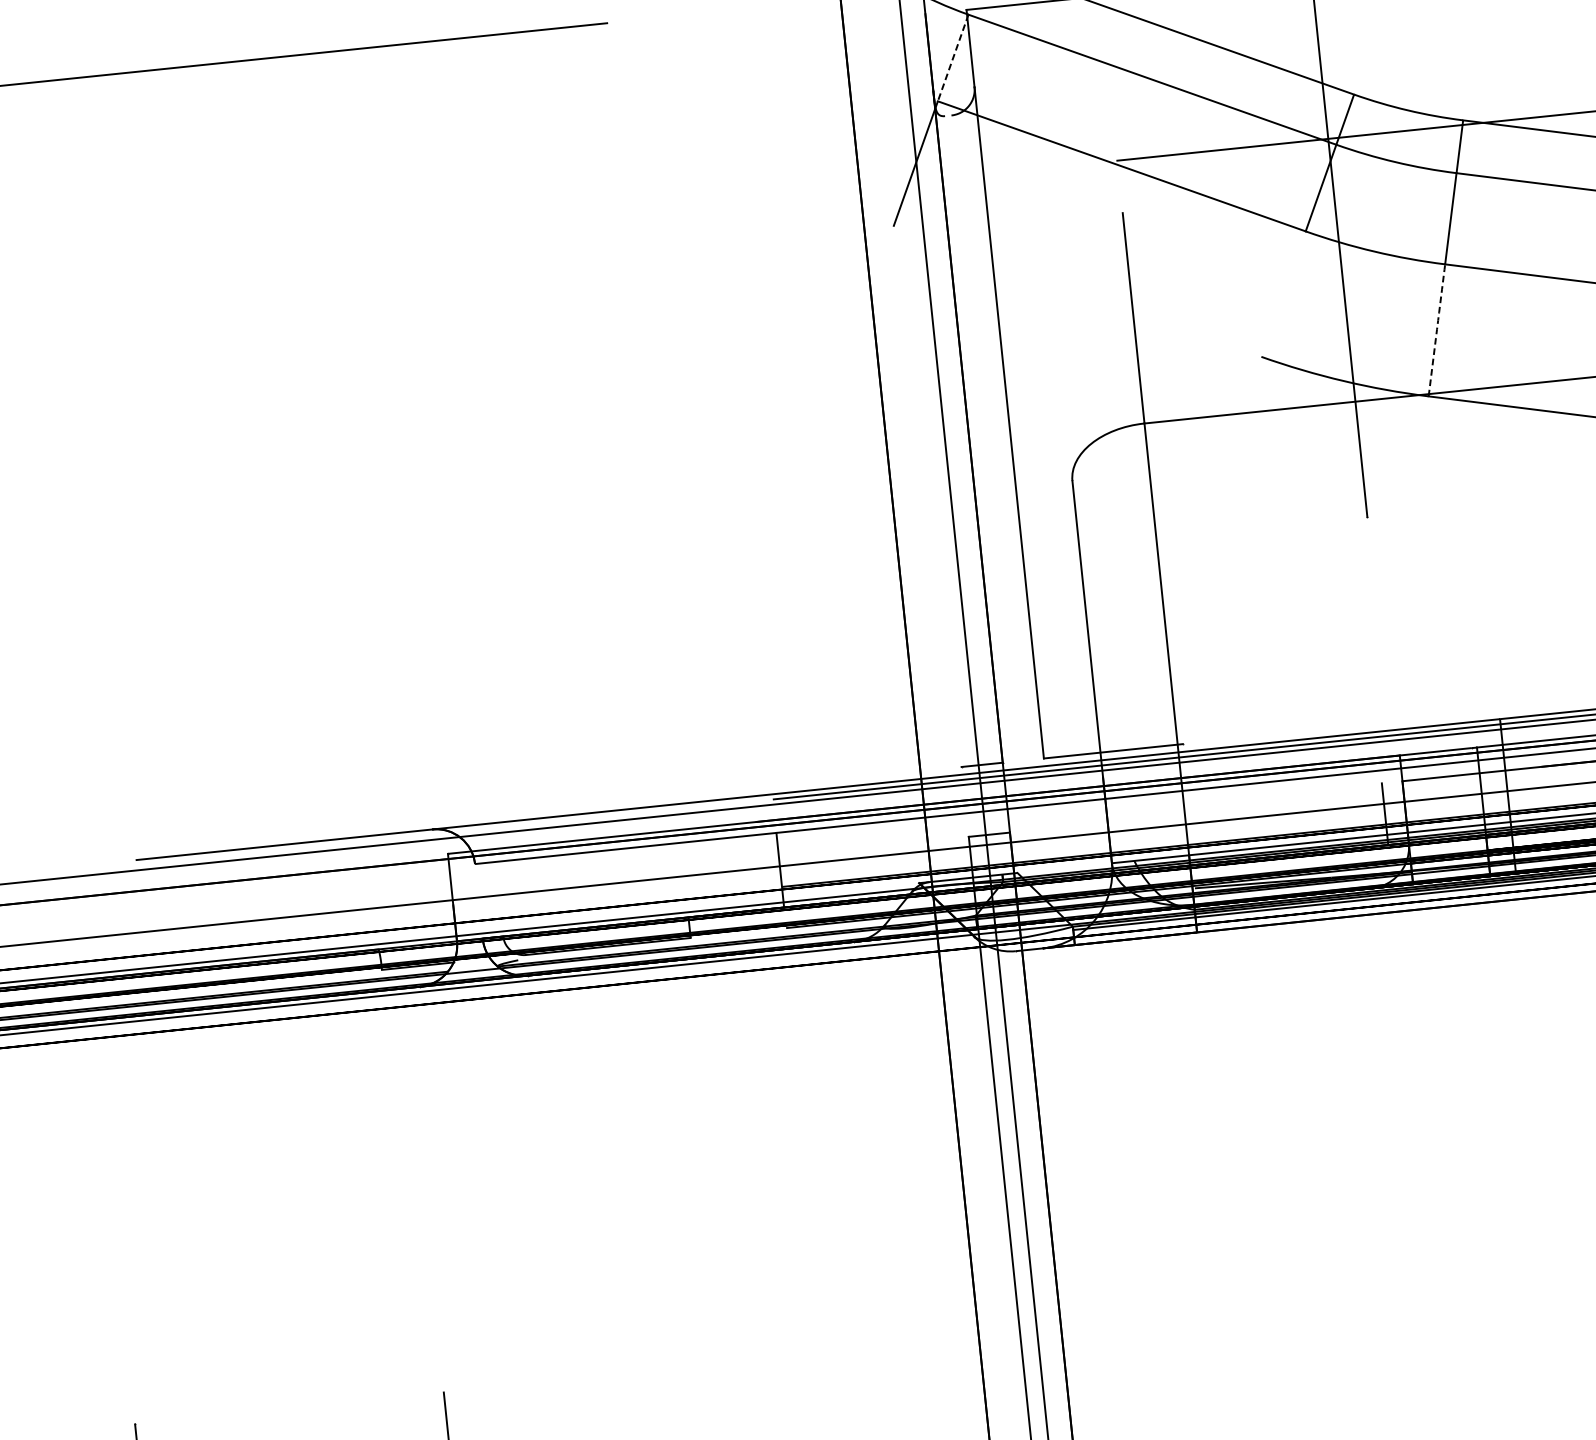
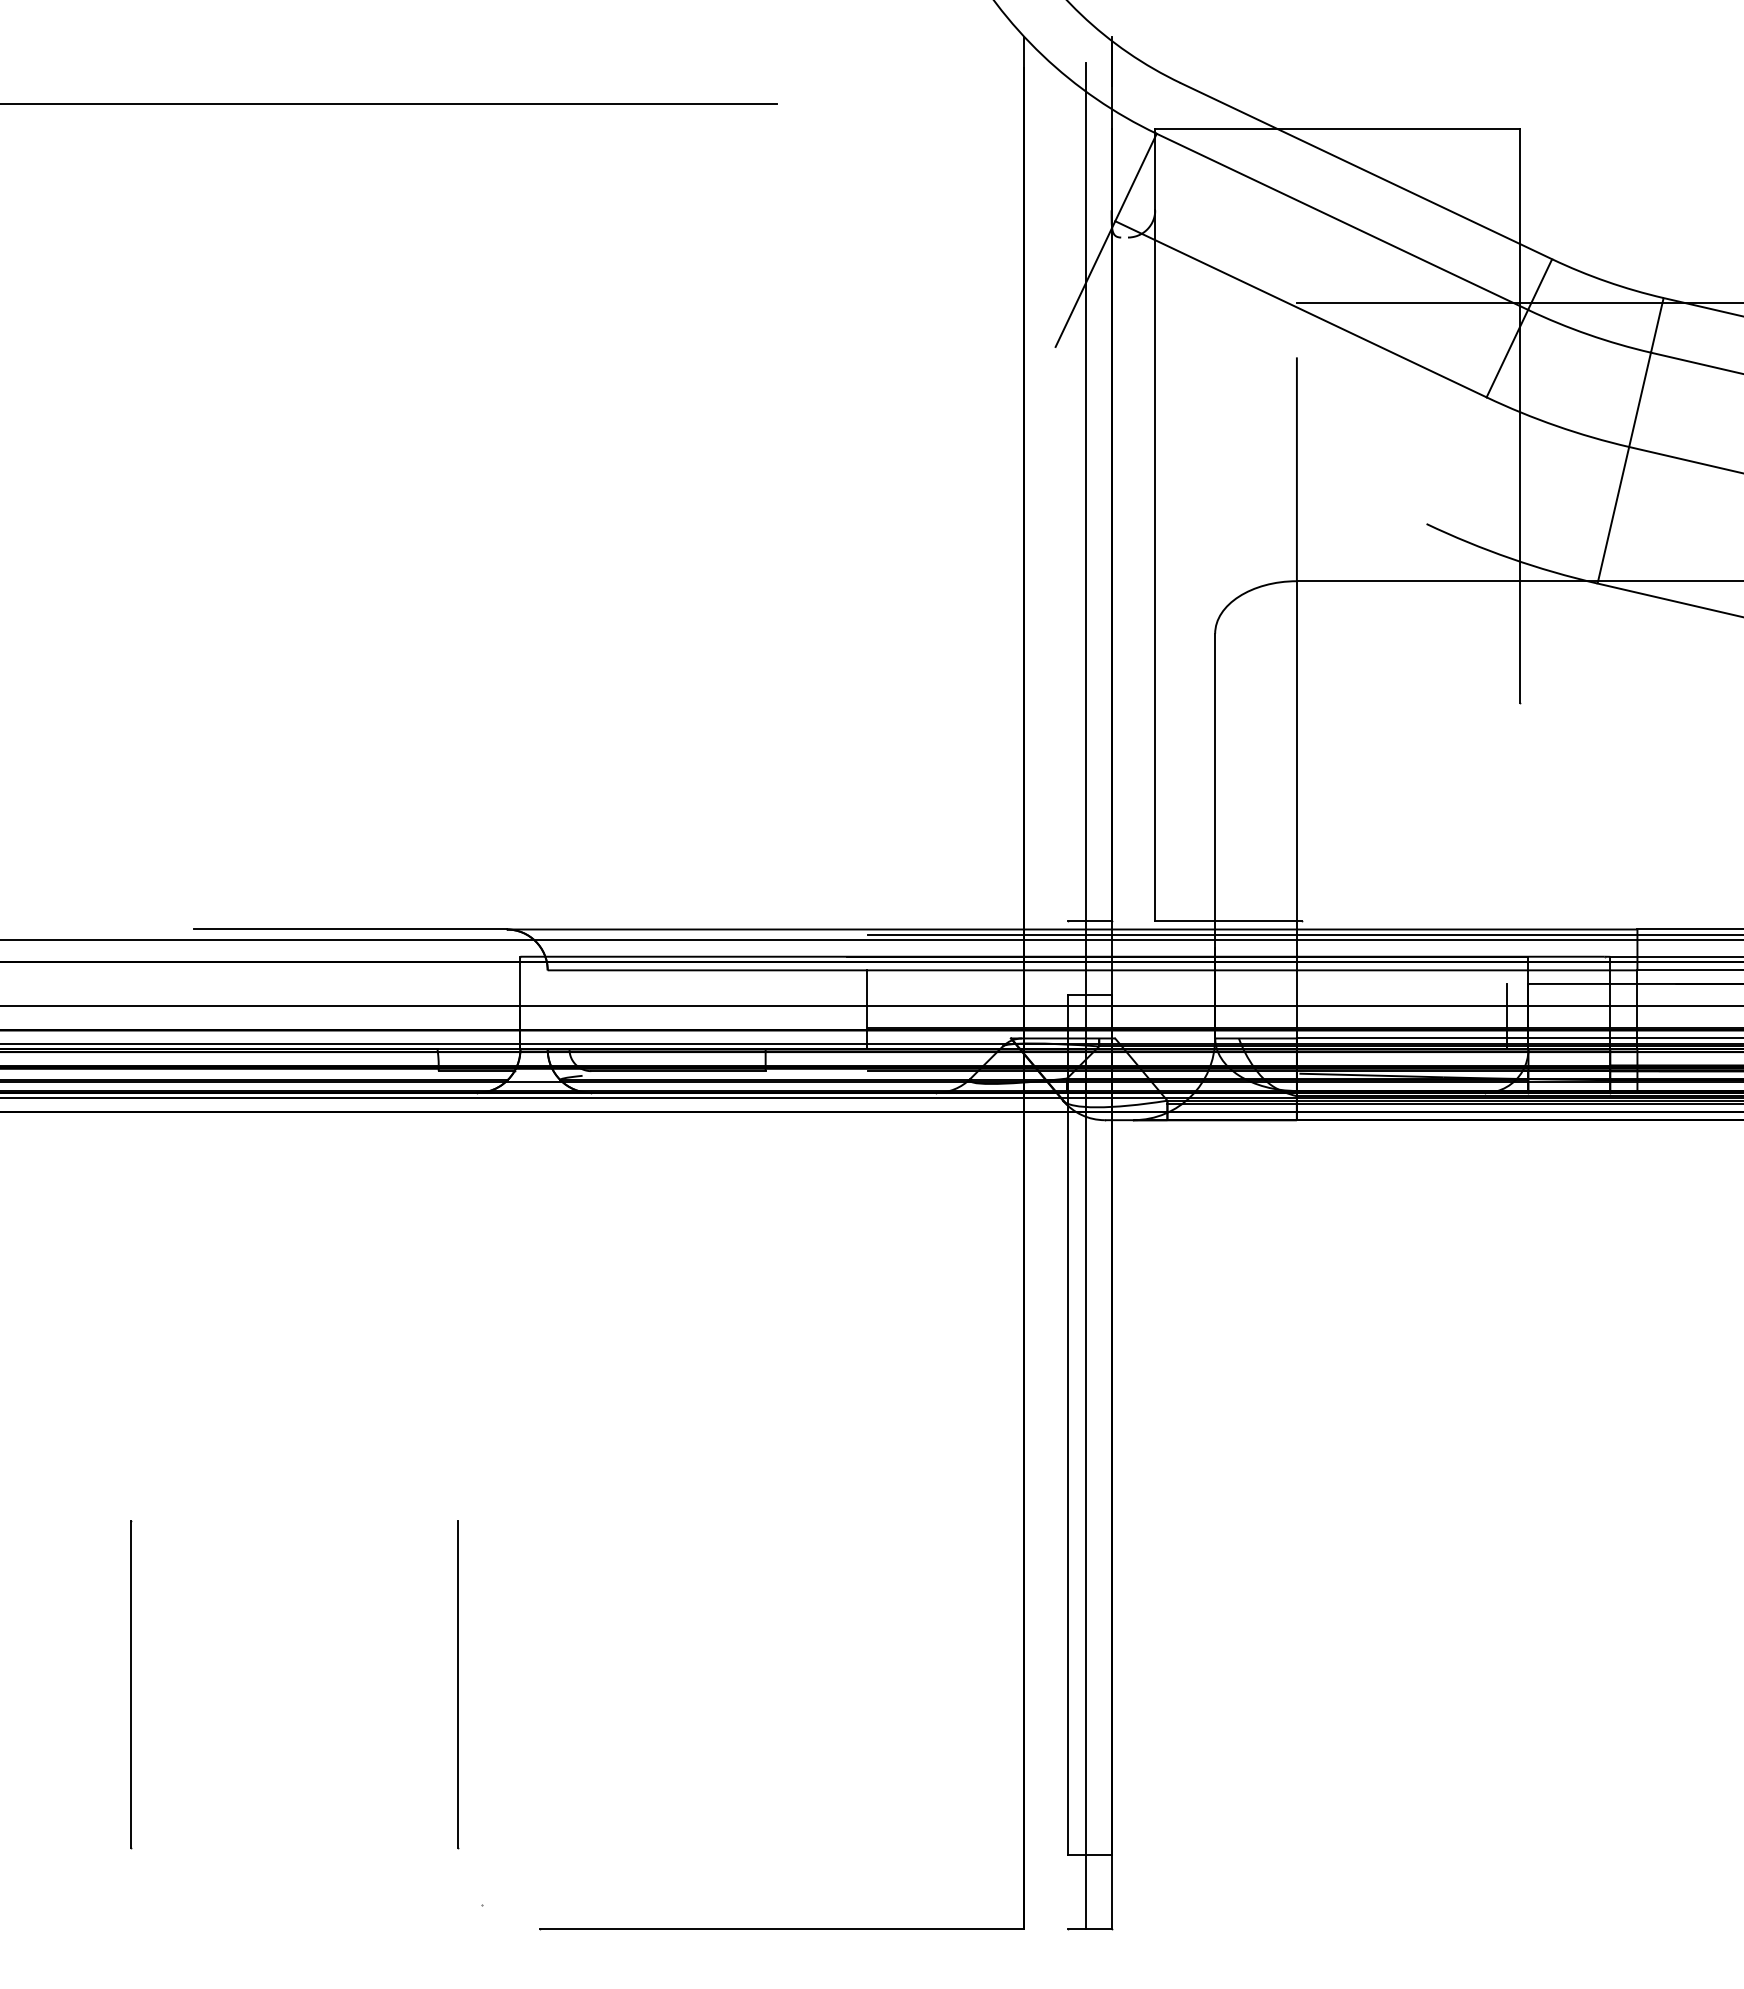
line: (952, 58) -> (1135, 177), dashed -> solid
arc: (1437, 327) -> (1614, 512), dashed -> solid

